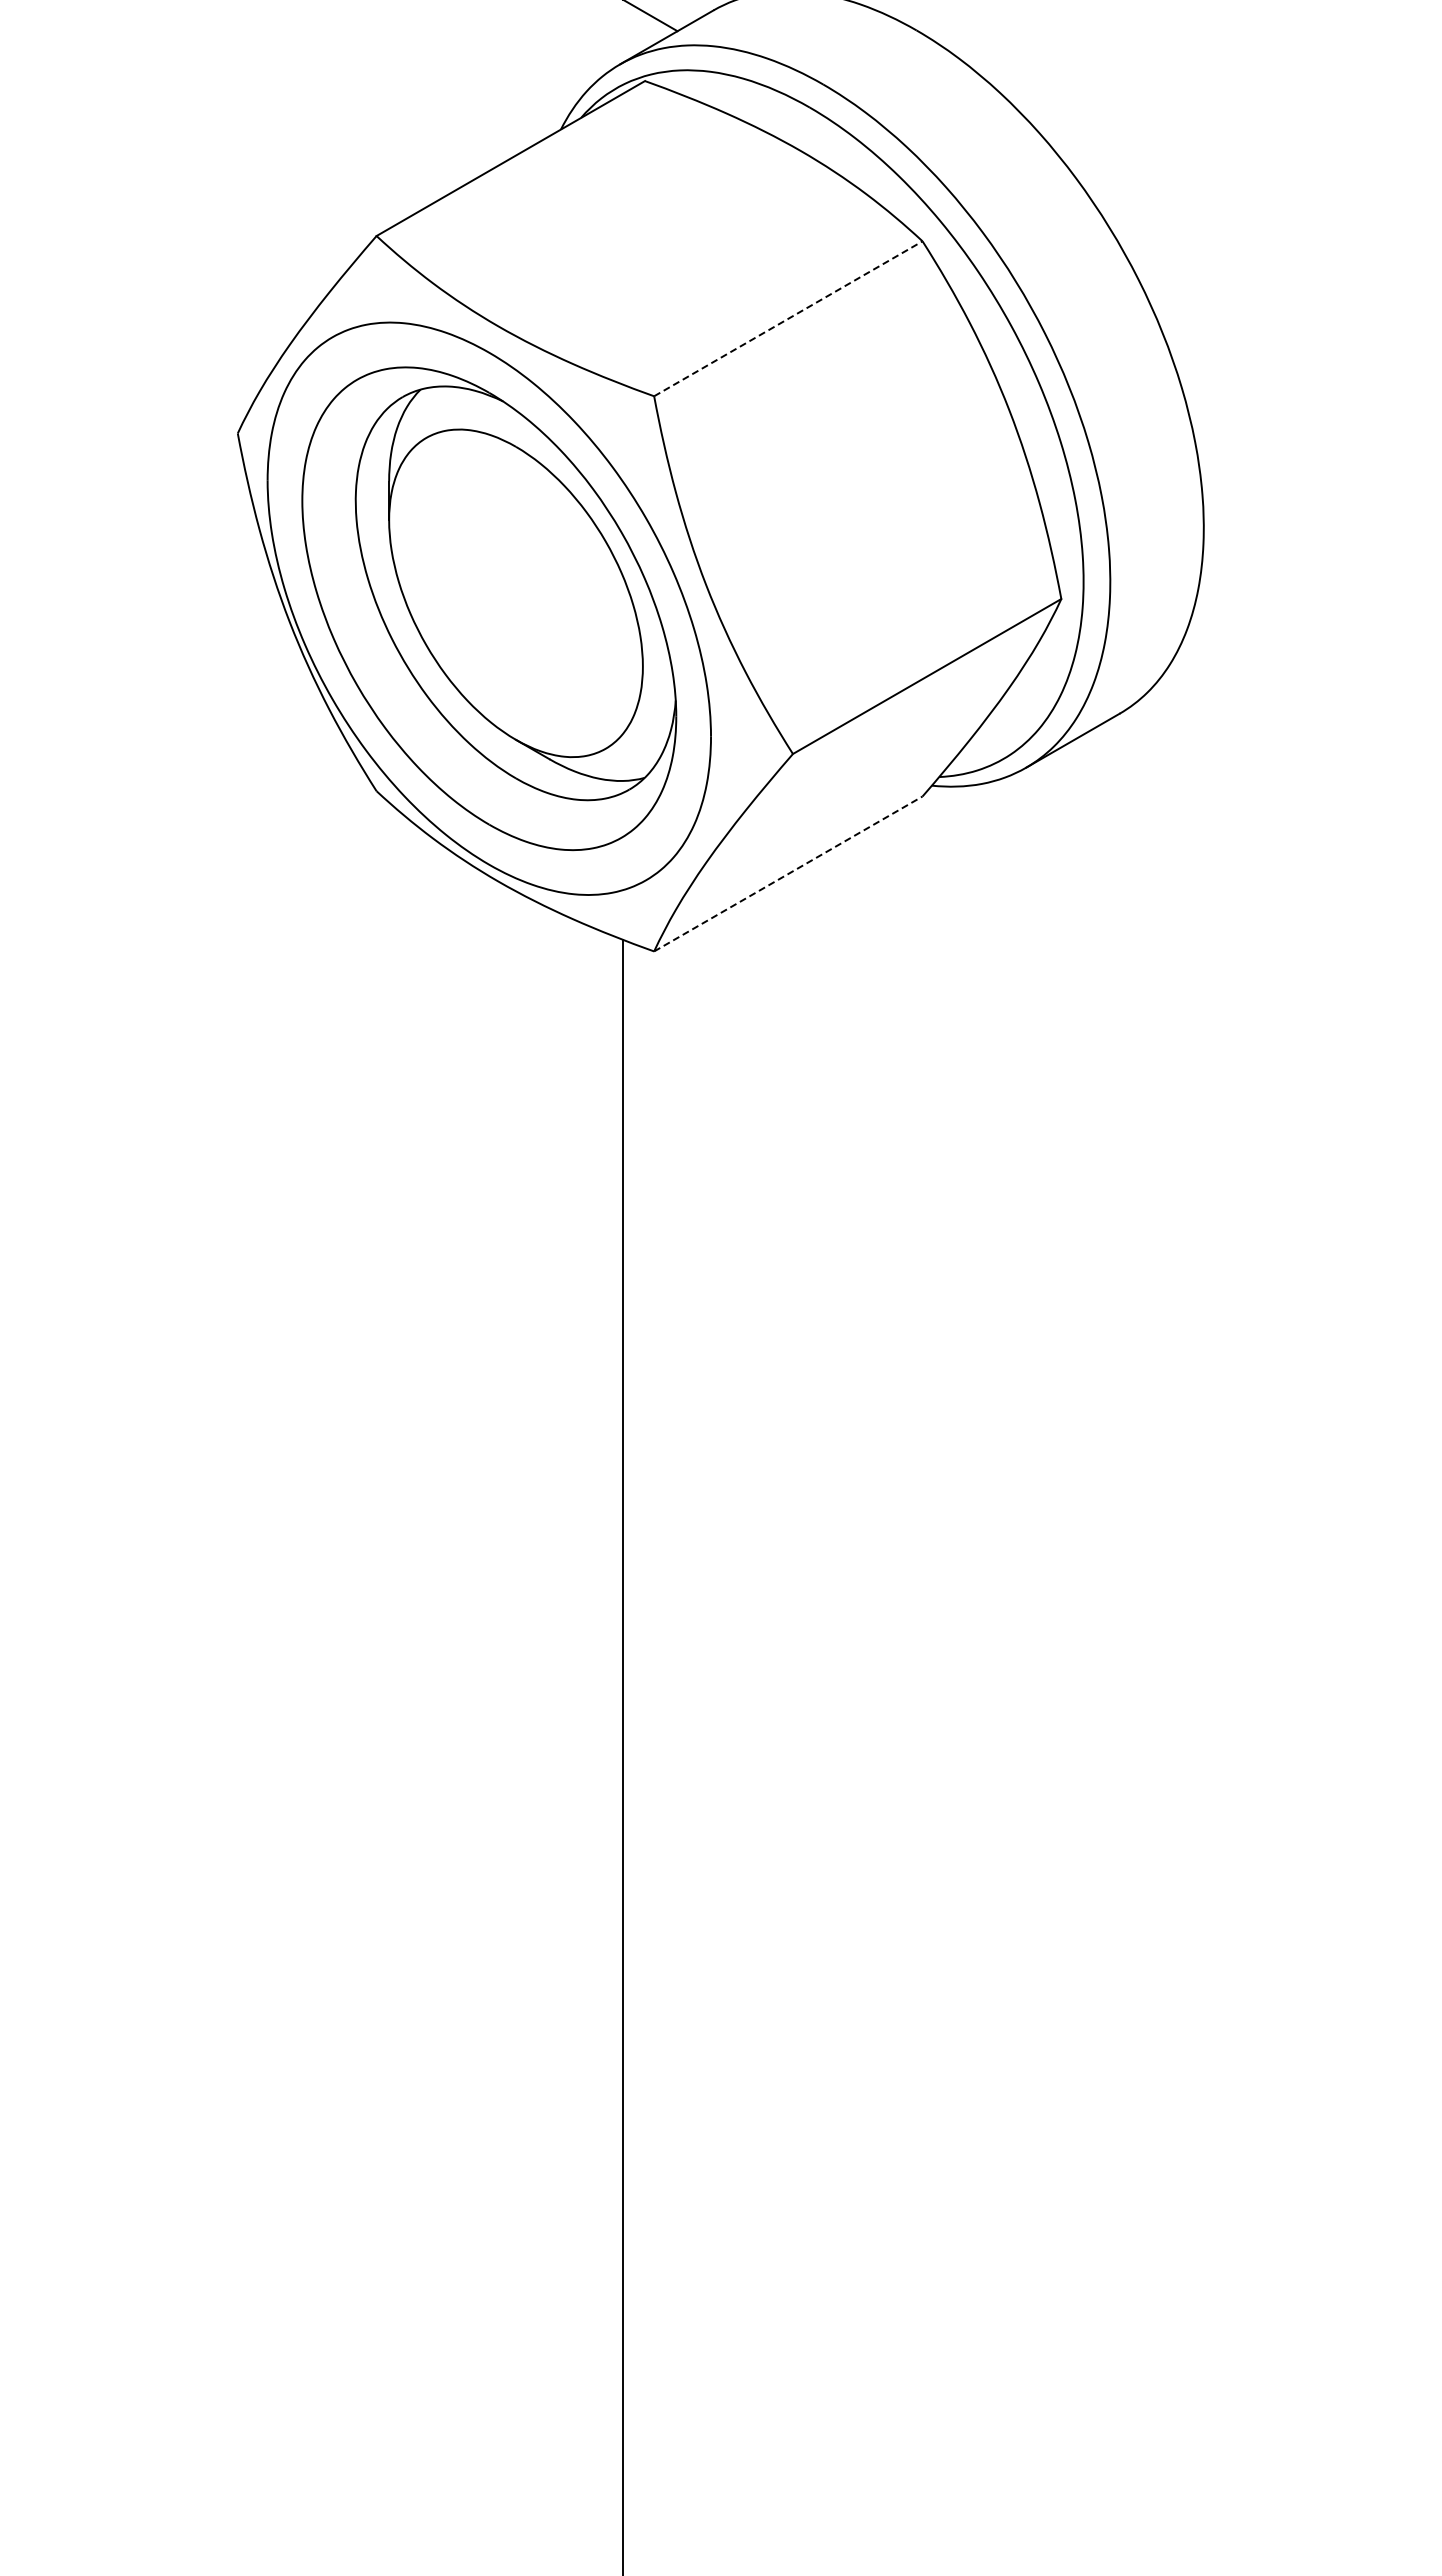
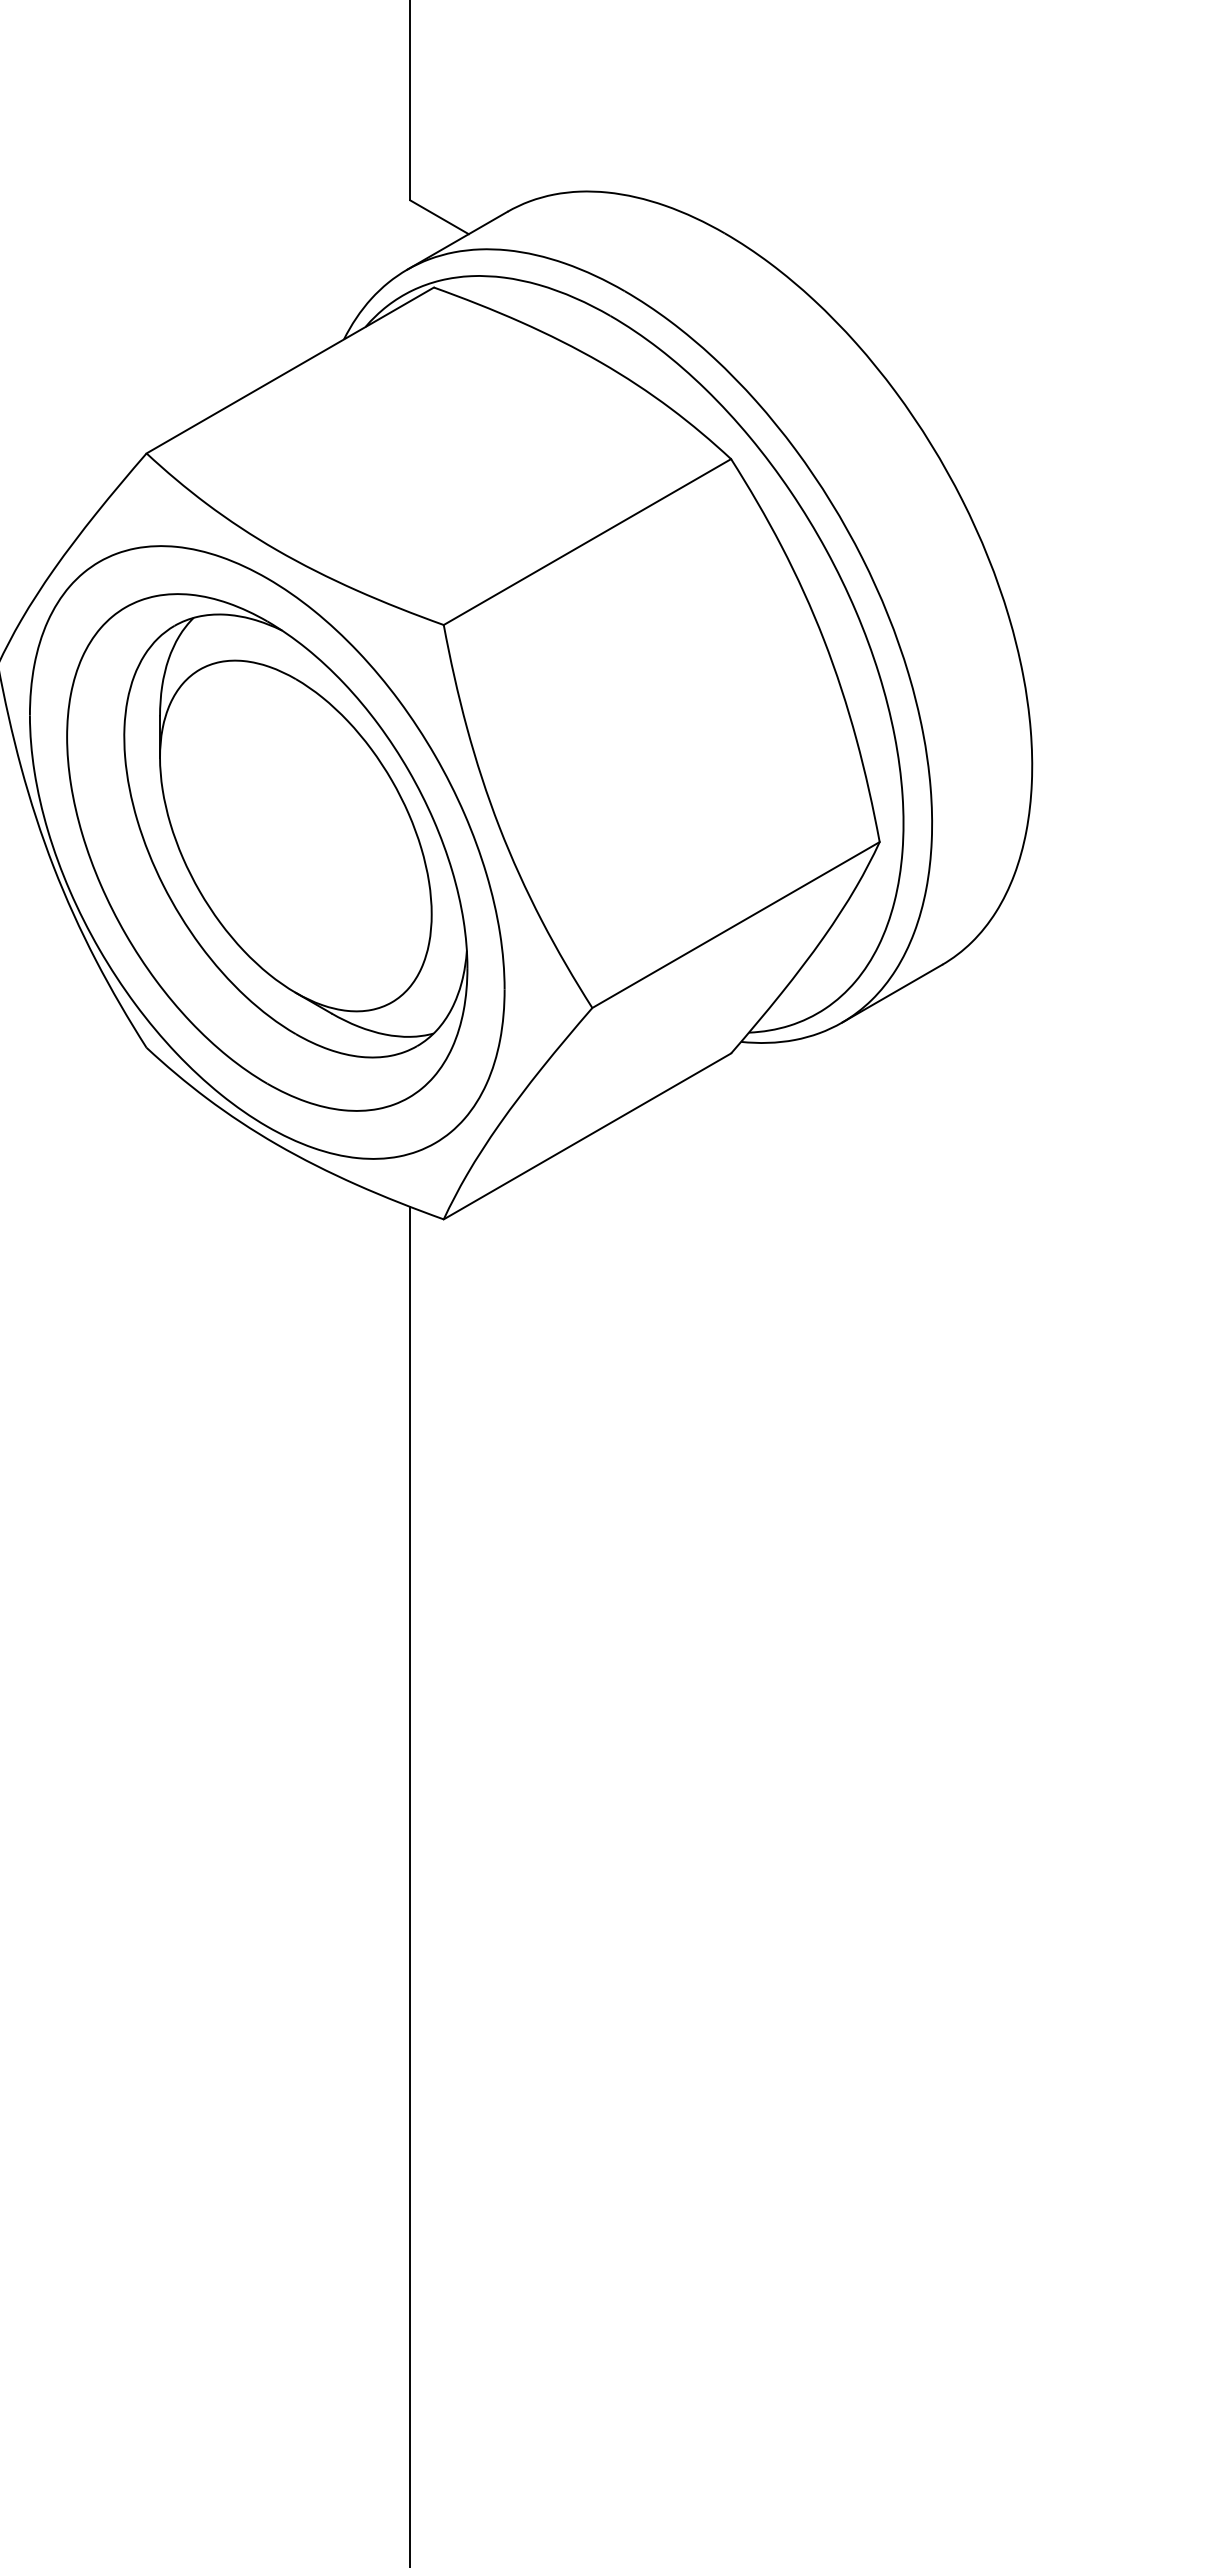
line: (788, 318) -> (587, 541), dashed -> solid
line: (788, 873) -> (587, 1135), dashed -> solid

